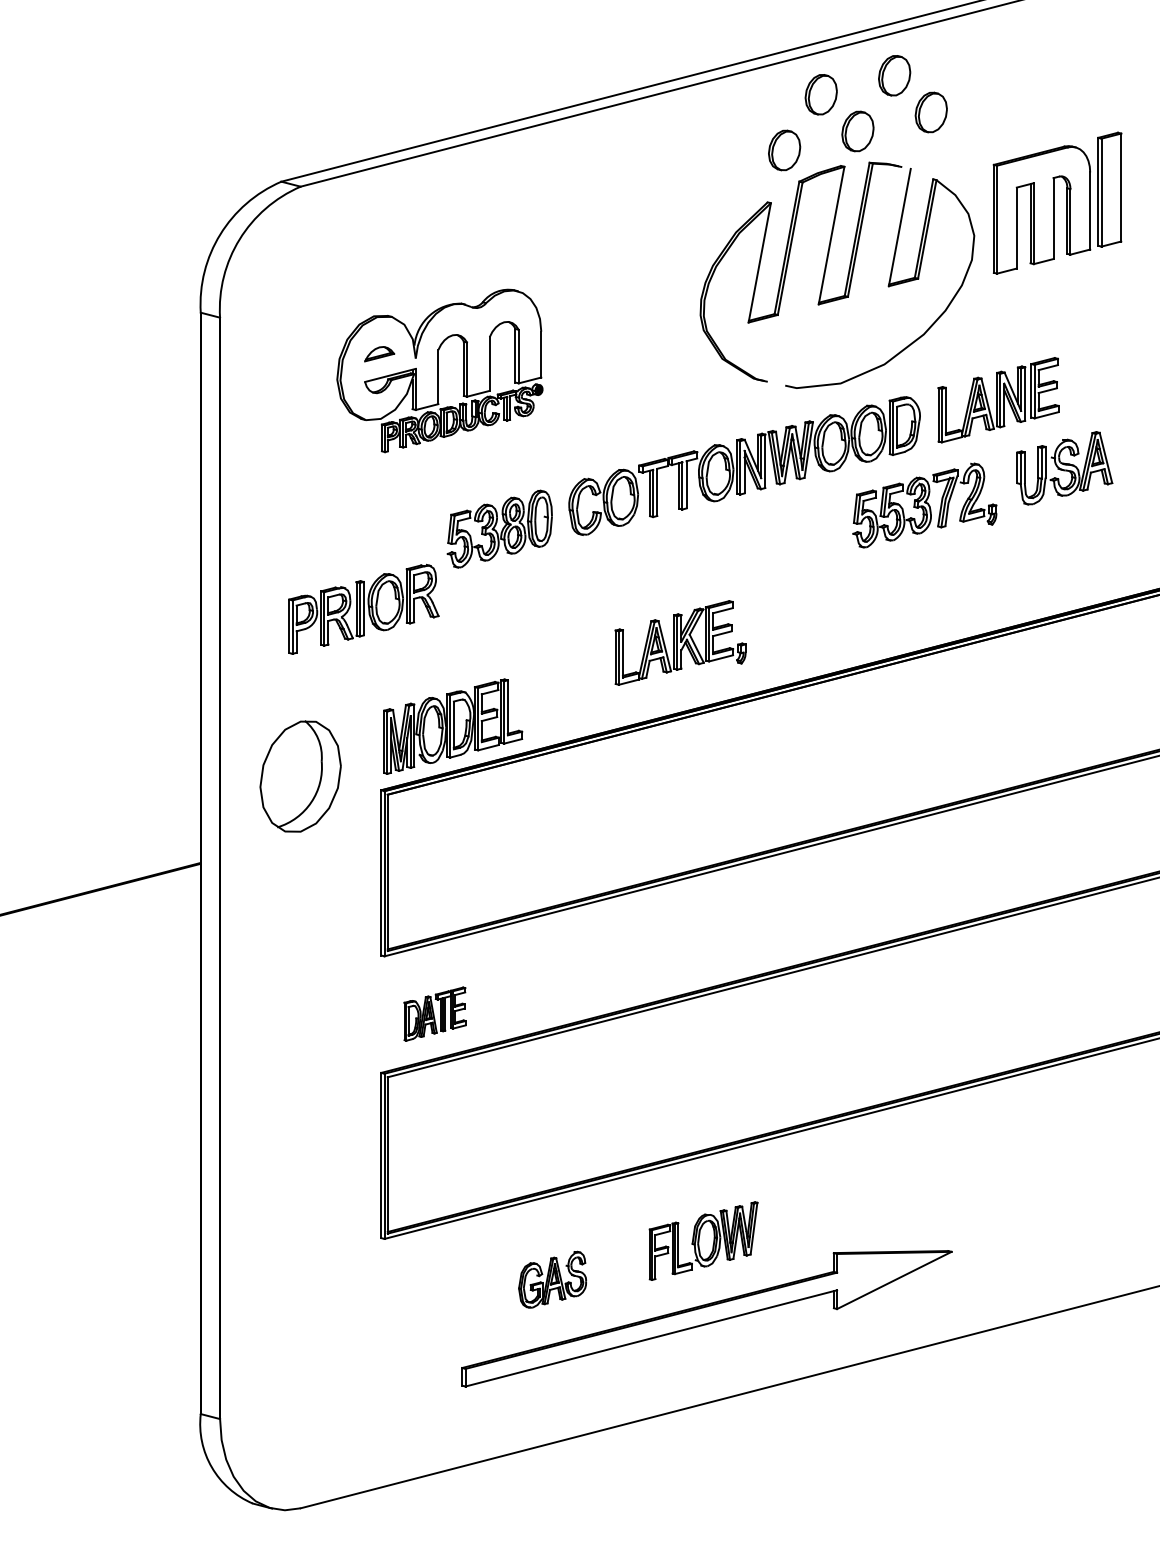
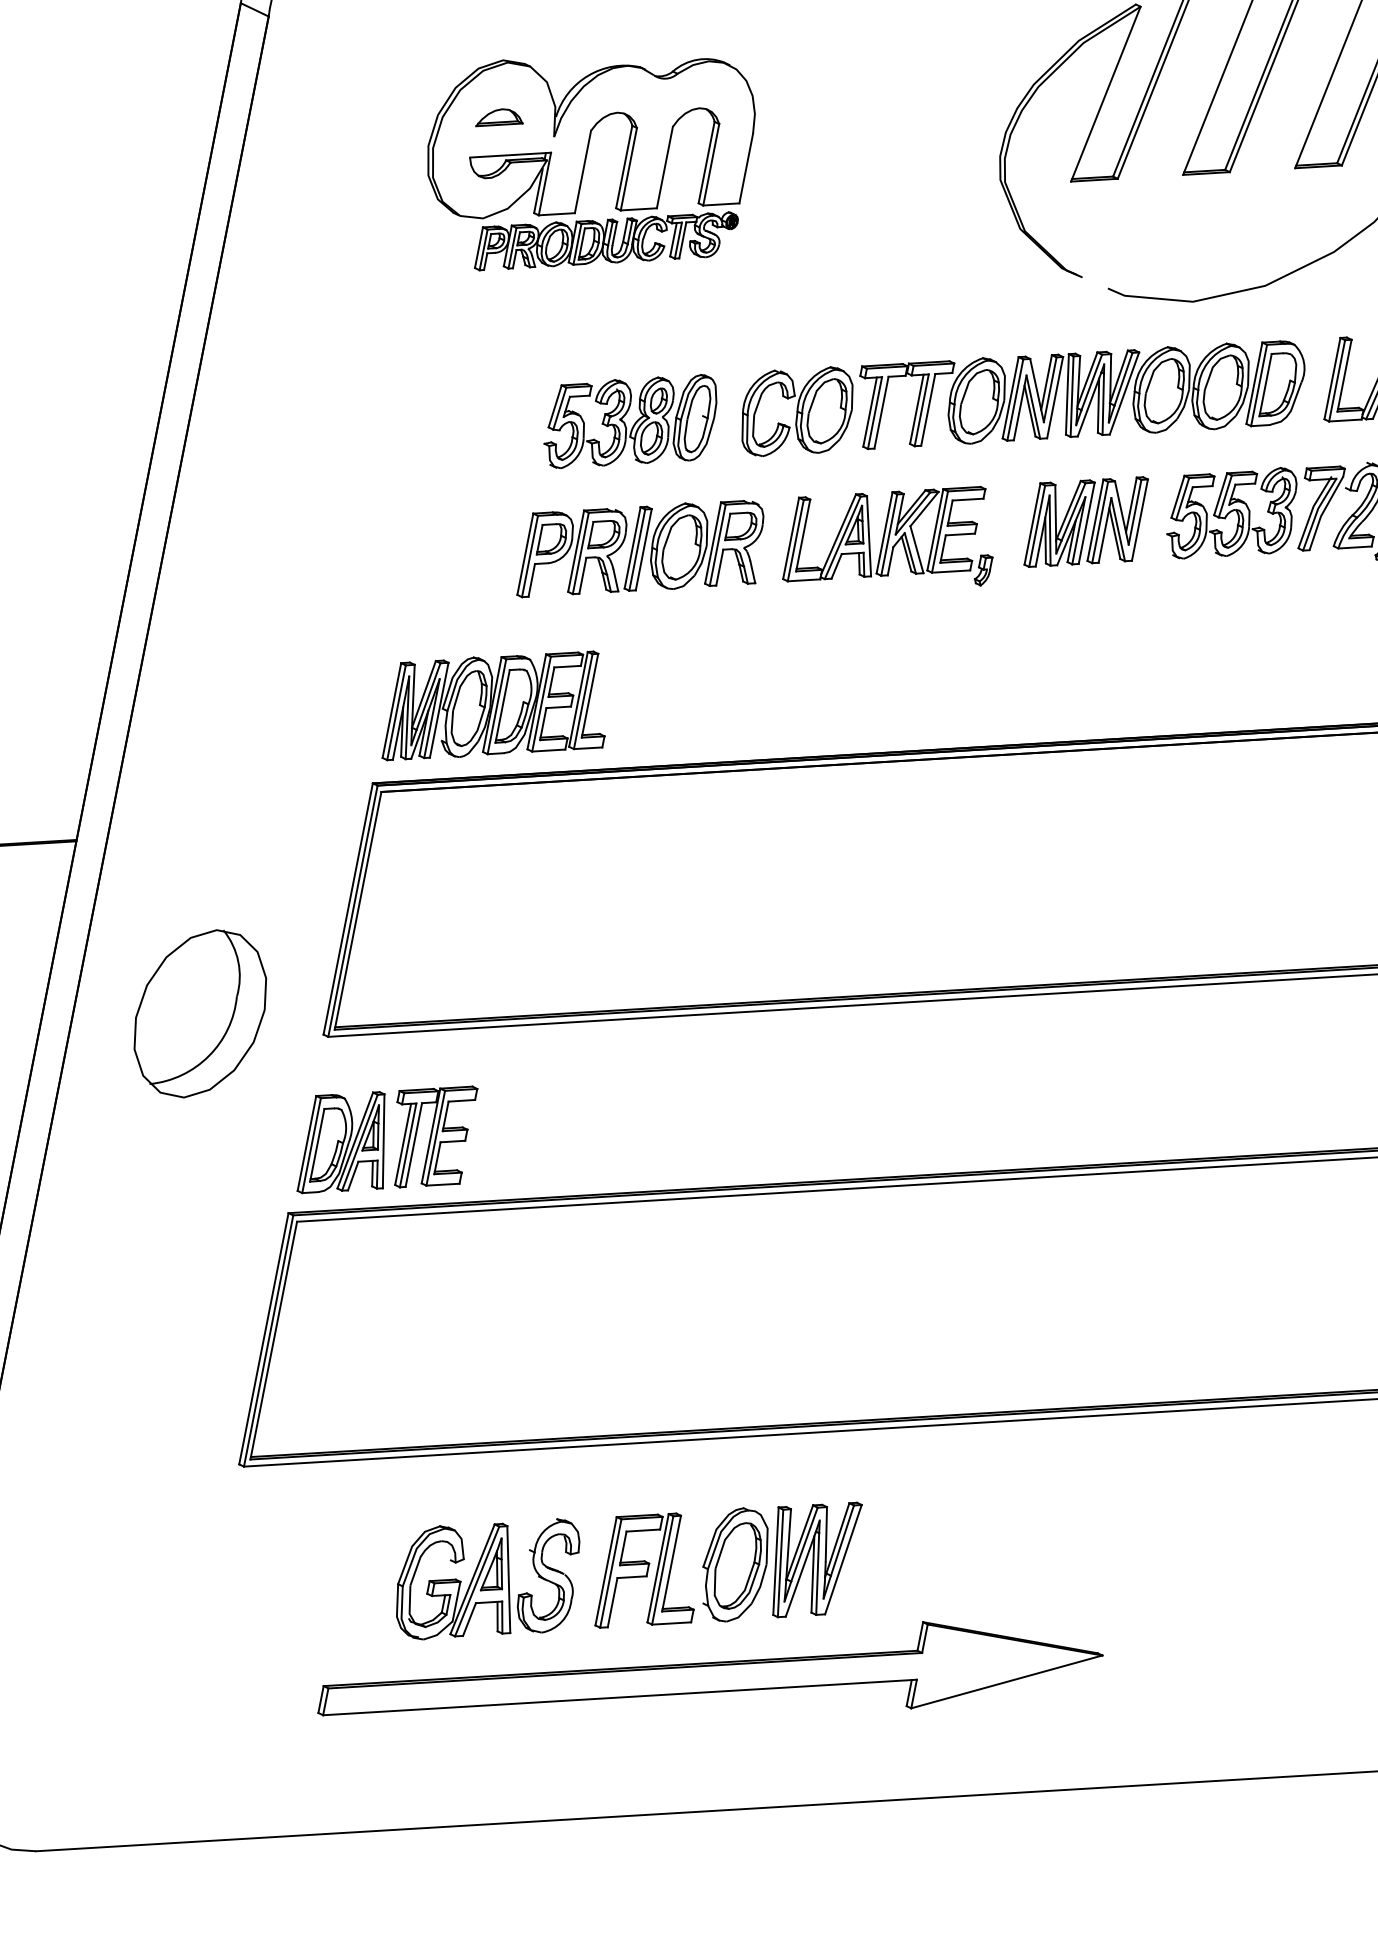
part: (800, 535) -> (1086, 520), added
part: (363, 608) -> (643, 549), moved
part: (680, 642) -> (894, 535), moved
part: (300, 776) -> (200, 1013), moved
part: (434, 1013) -> (387, 1138), size x1.67
part: (703, 1240) -> (728, 1564), size x1.43
part: (552, 1279) -> (487, 1578), size x1.67

